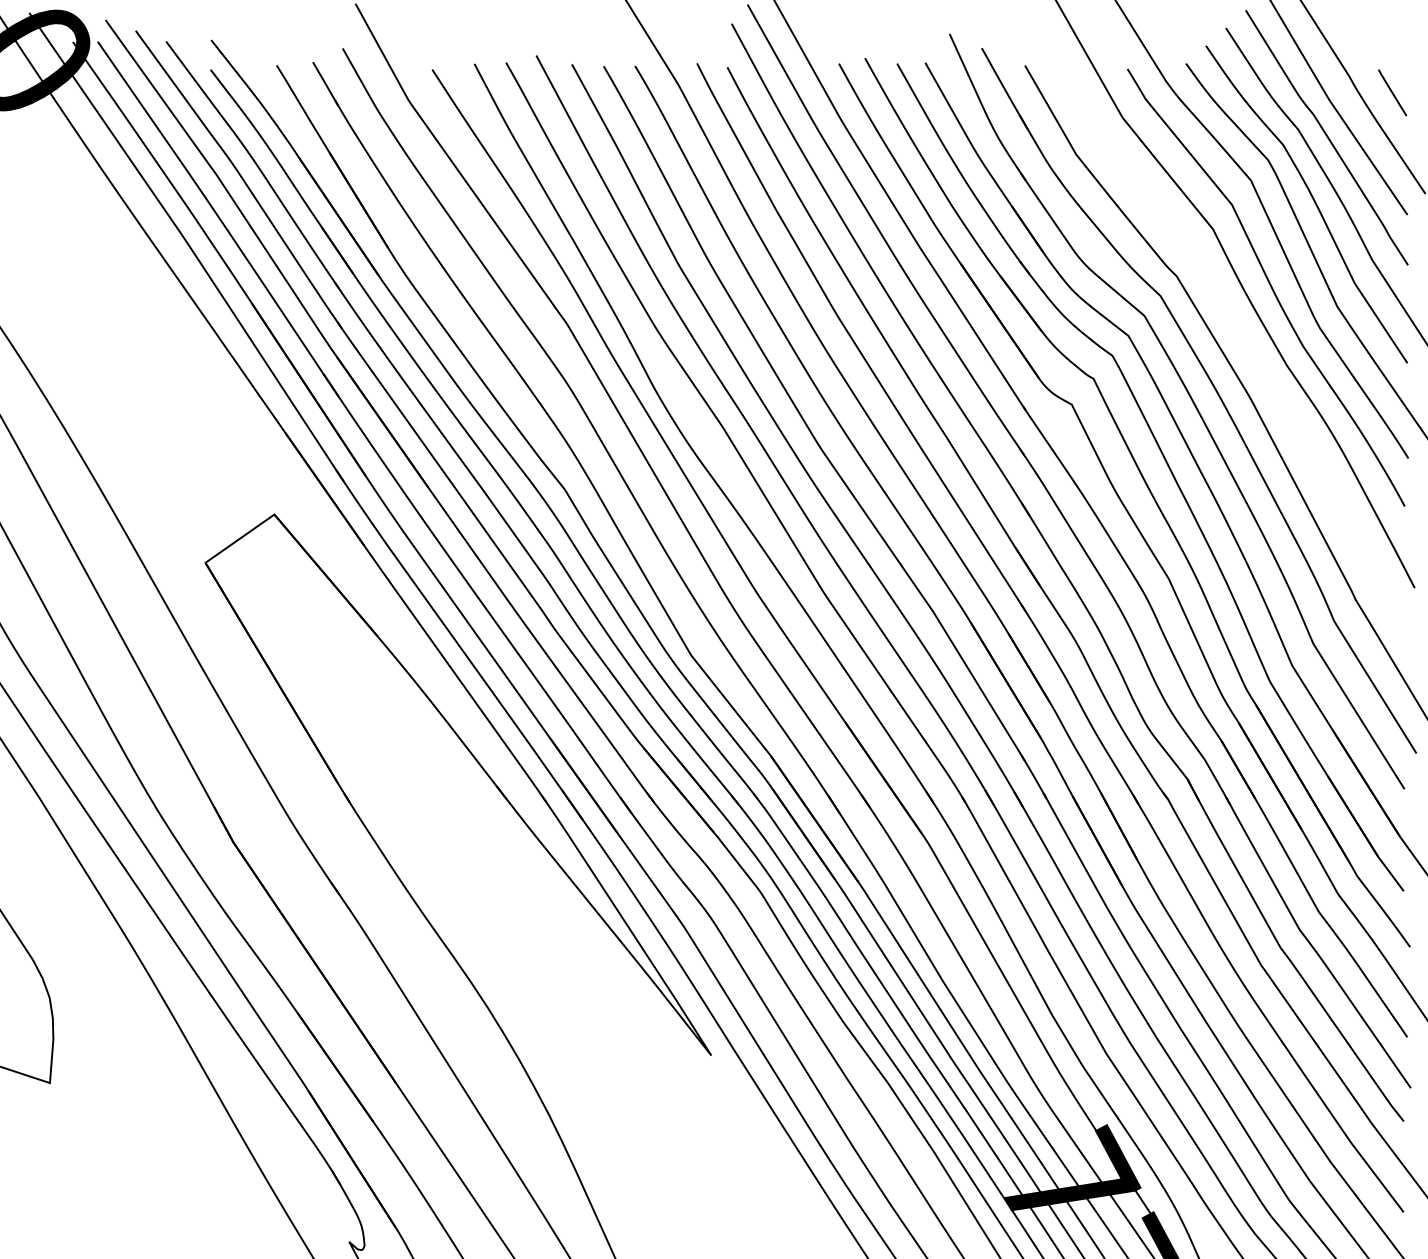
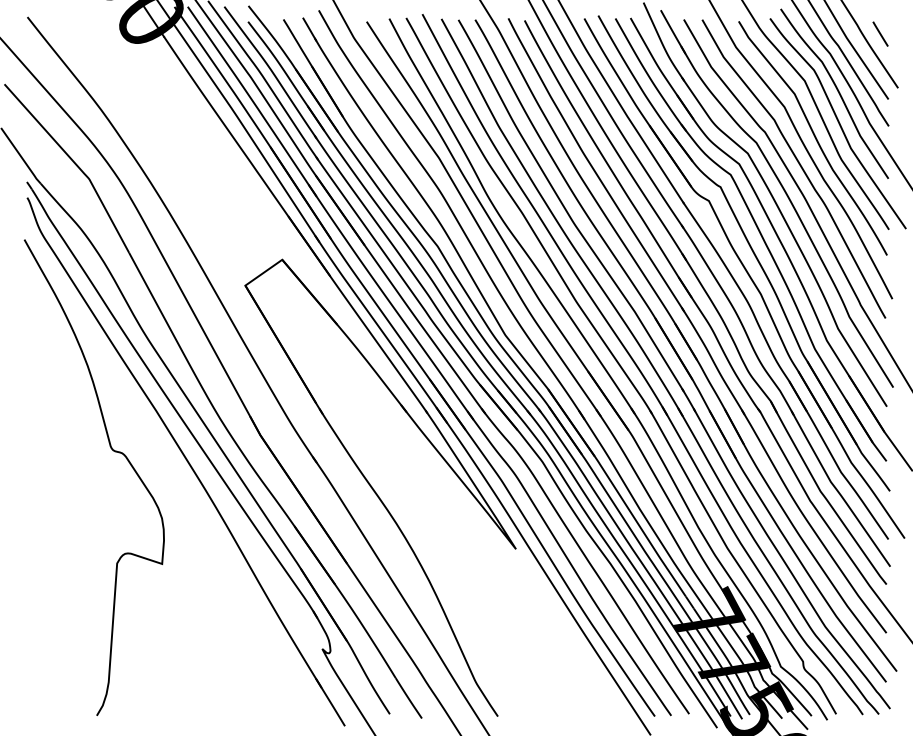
curve: (1239, 336) -> (798, 164), added

